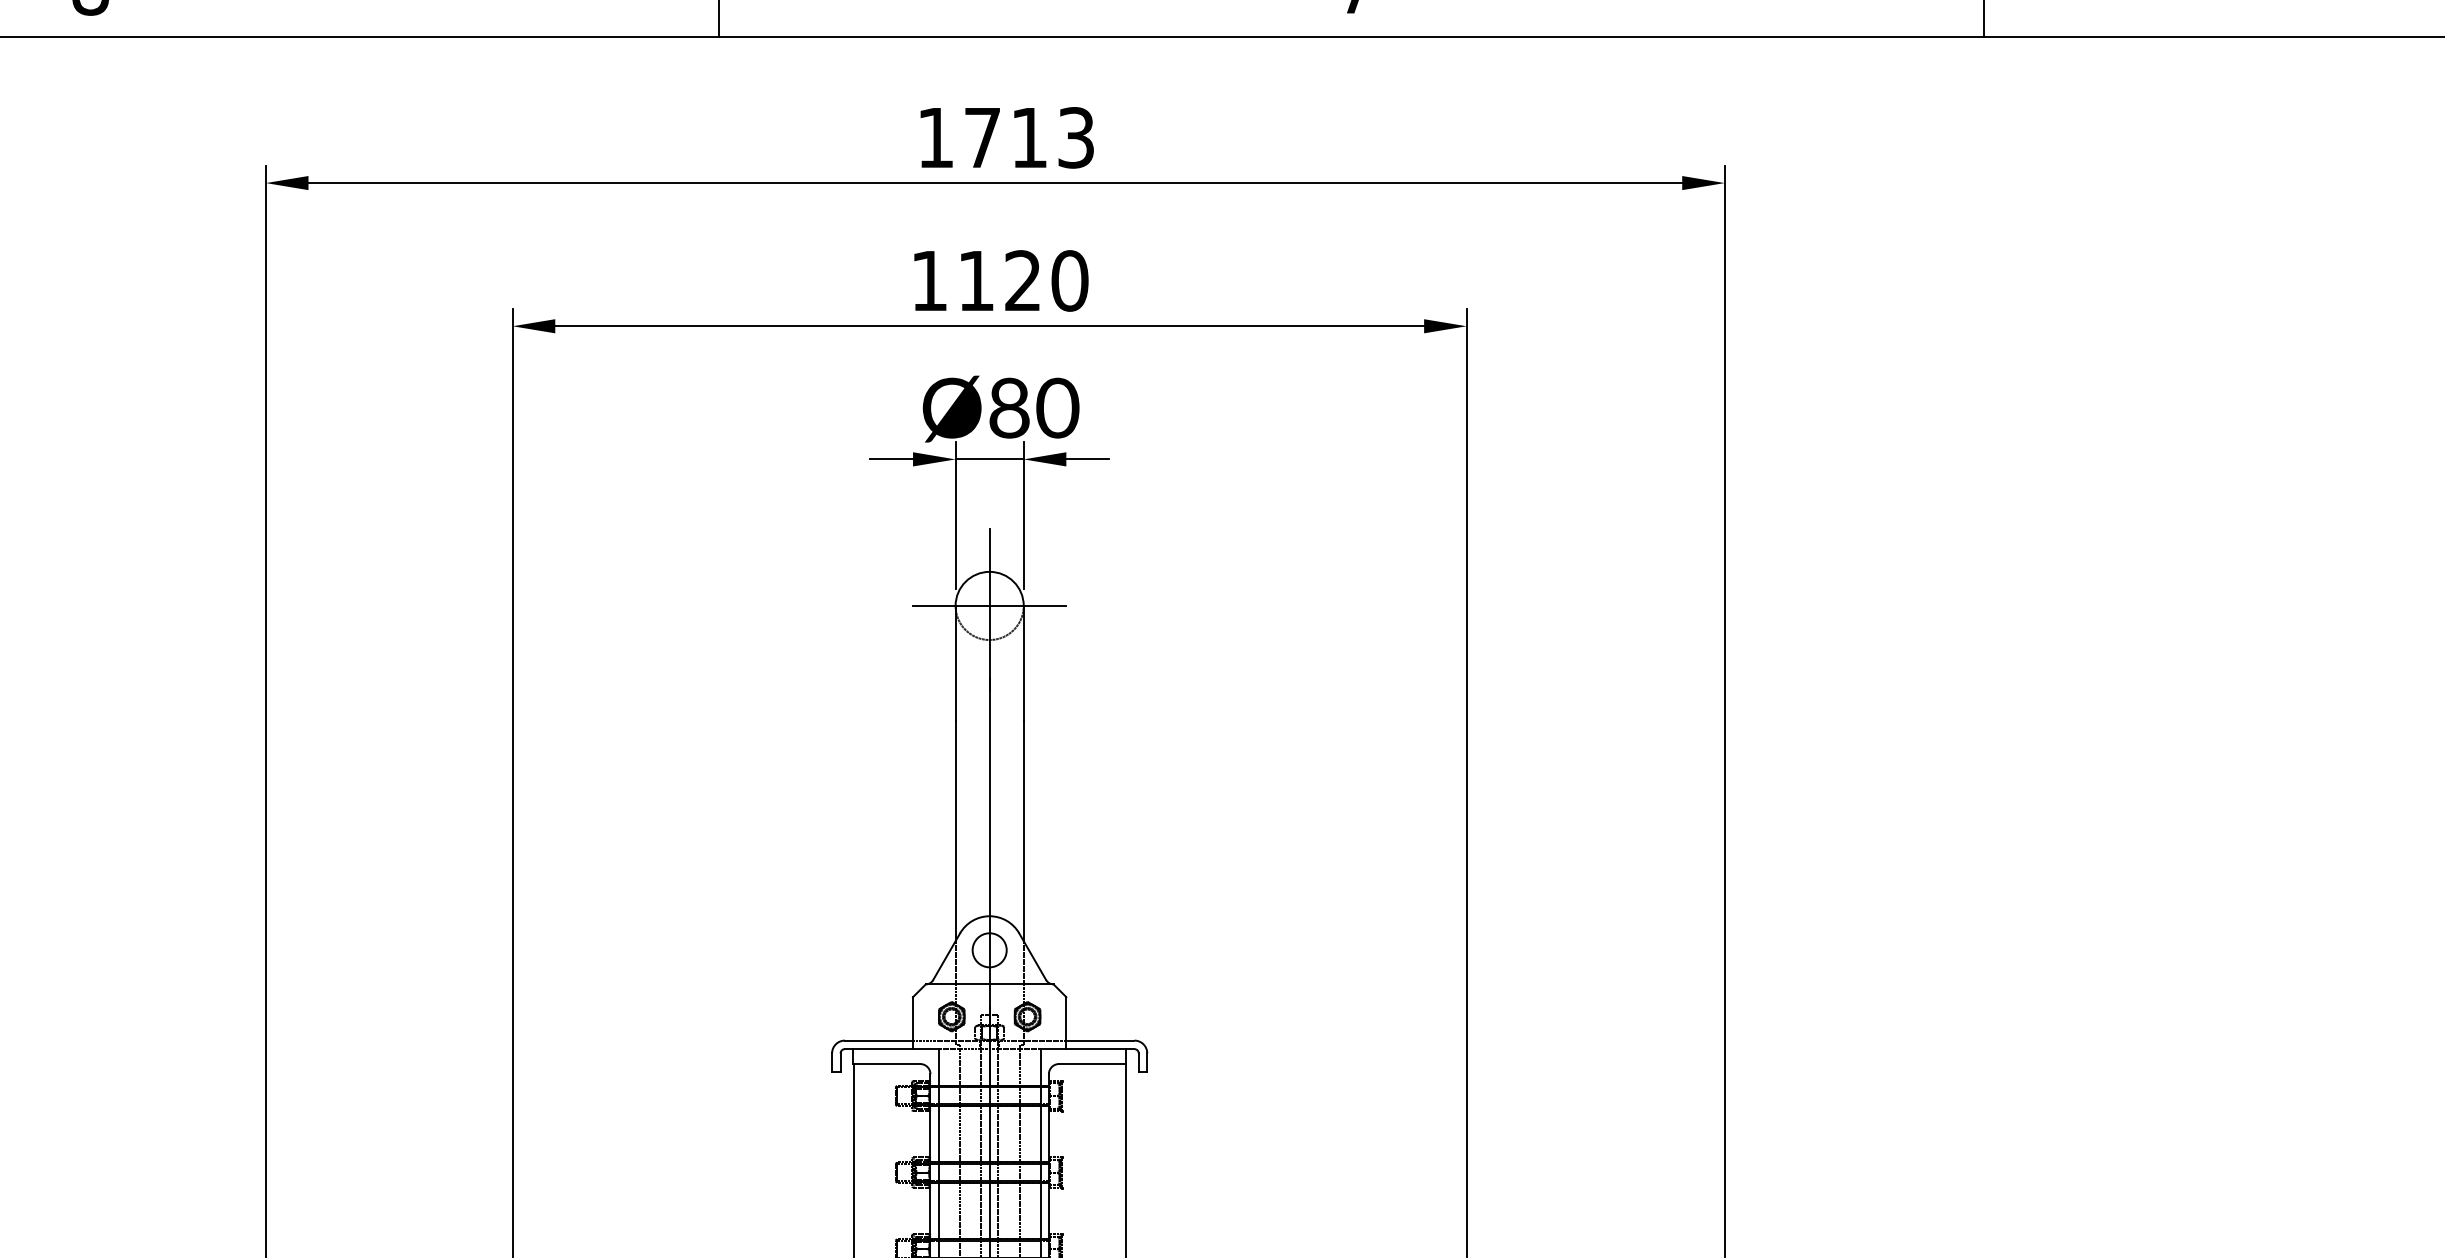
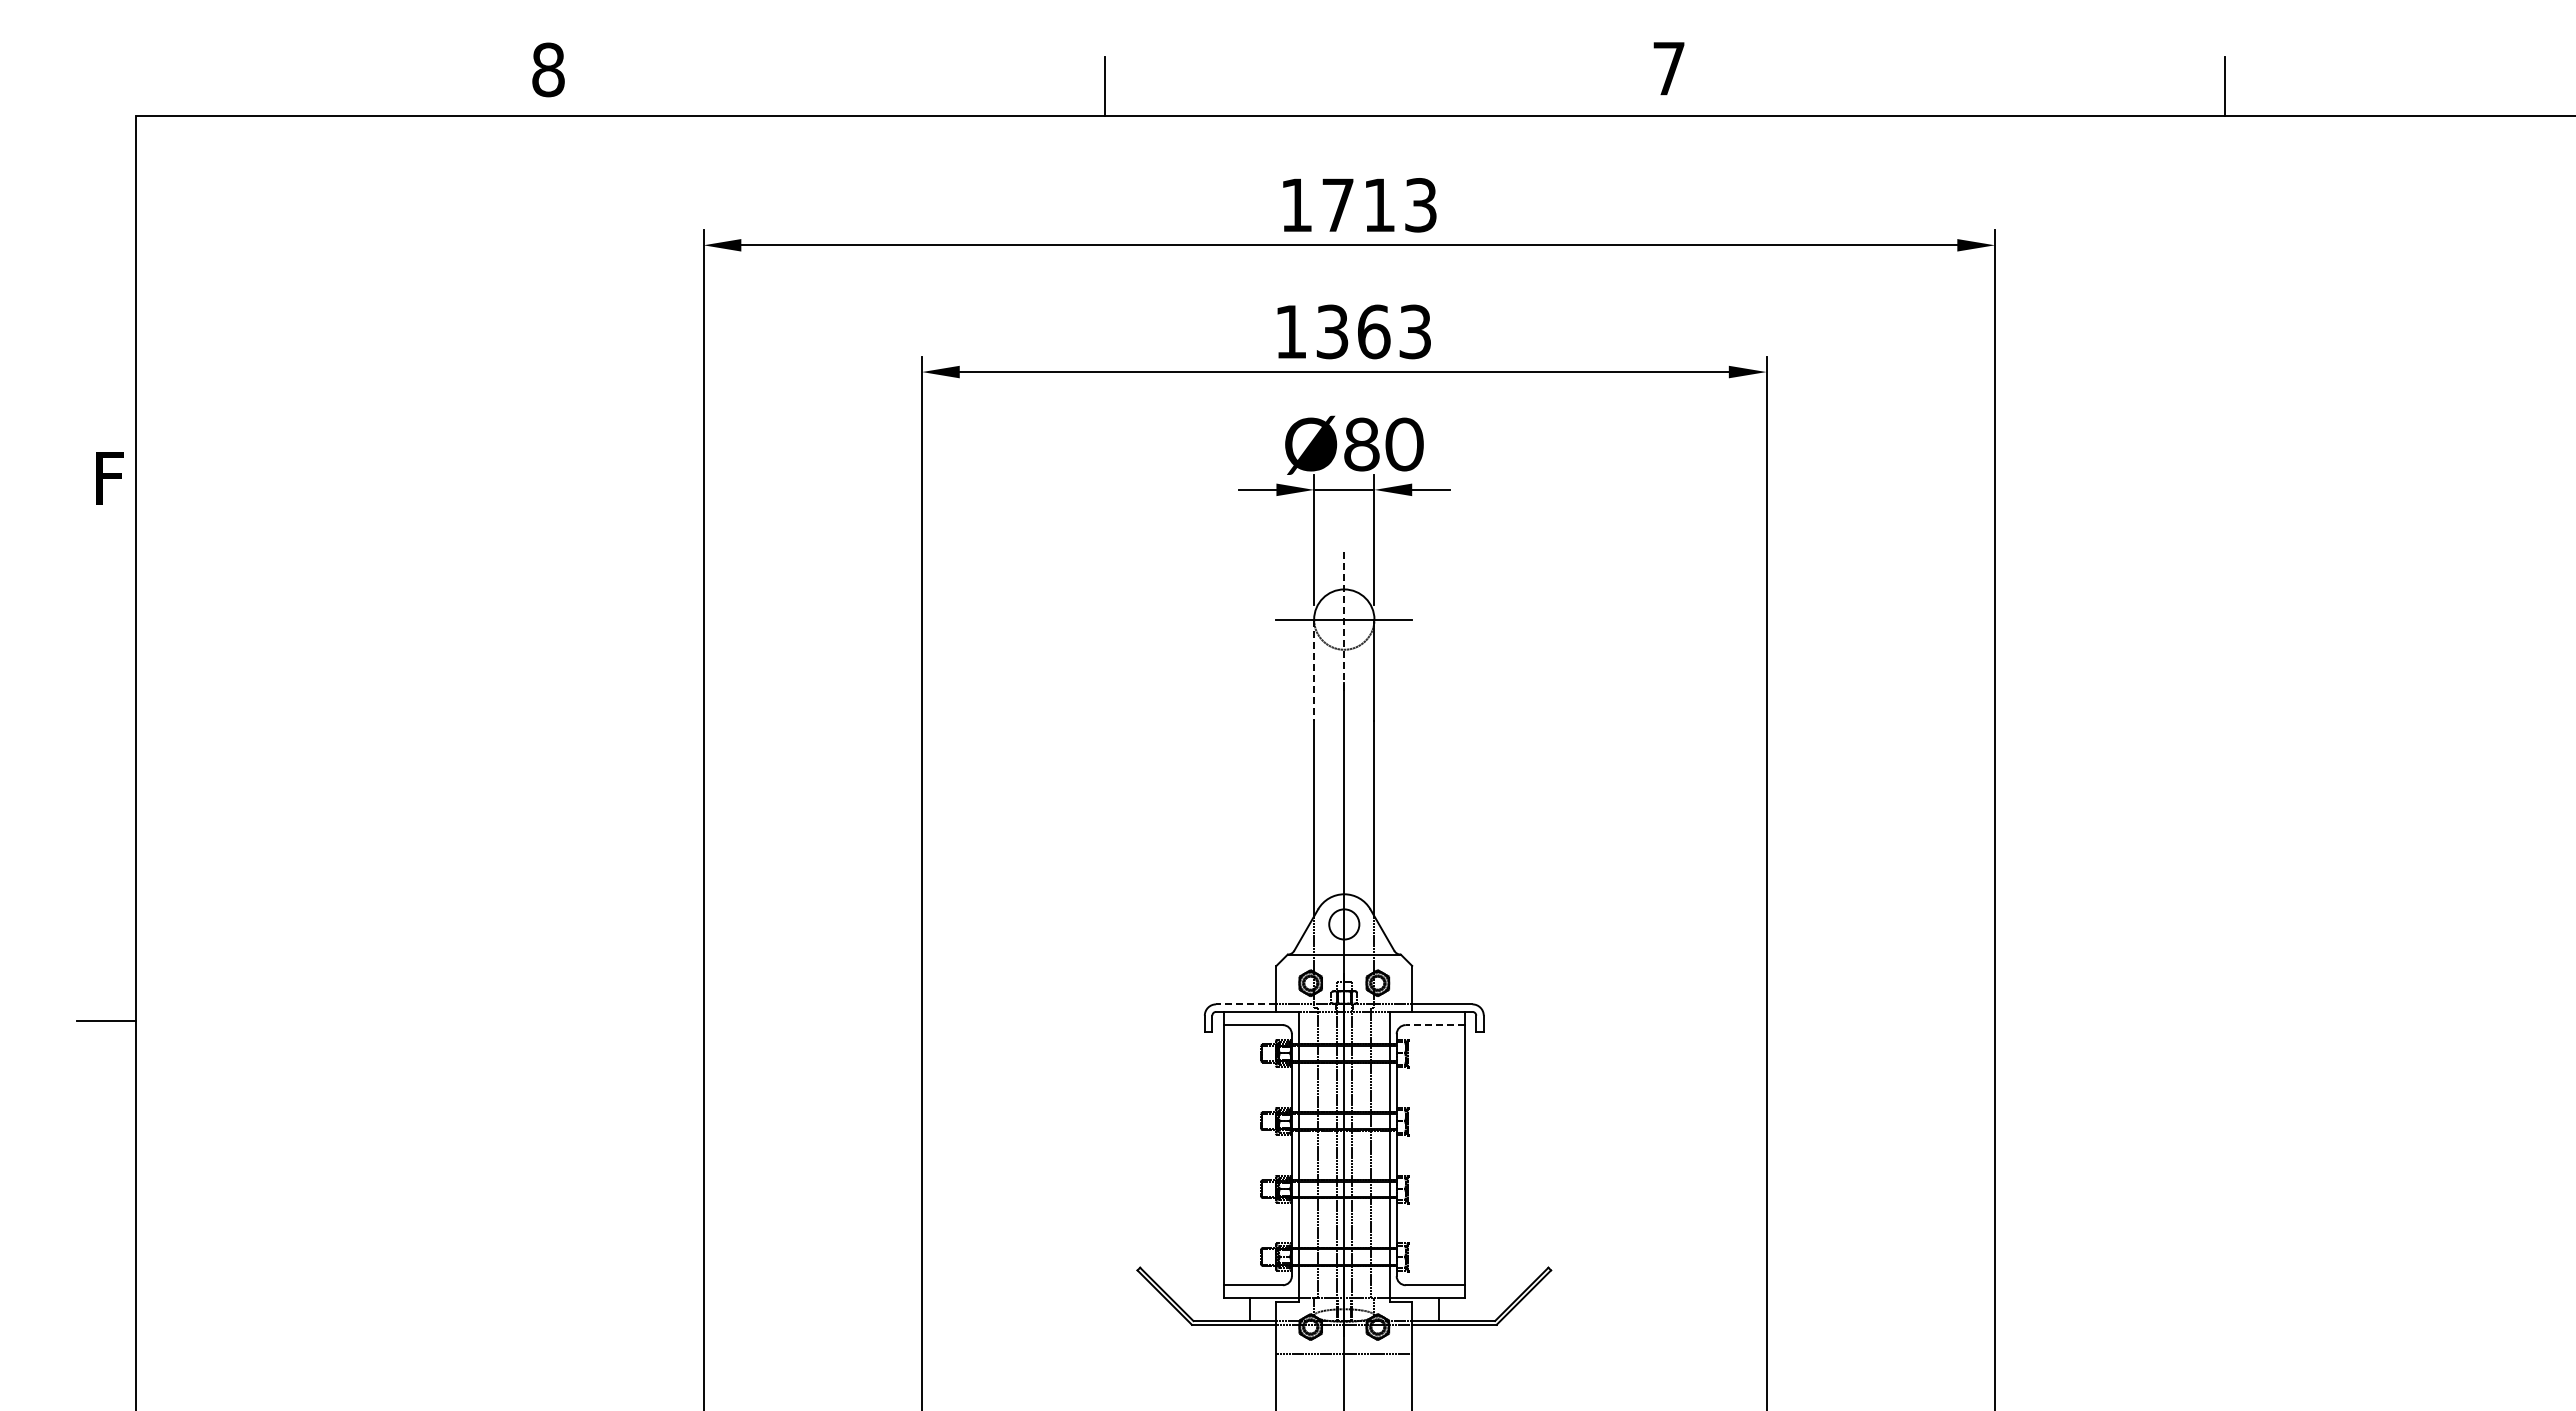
text: (1022, 280) -> (1373, 331), 1120 -> 1363
line: (989, 610) -> (1344, 623), solid -> dashed
line: (956, 663) -> (1314, 670), solid -> dashed
line: (878, 1040) -> (1245, 1004), solid -> dashed
line: (1091, 1064) -> (1434, 1025), solid -> dashed

